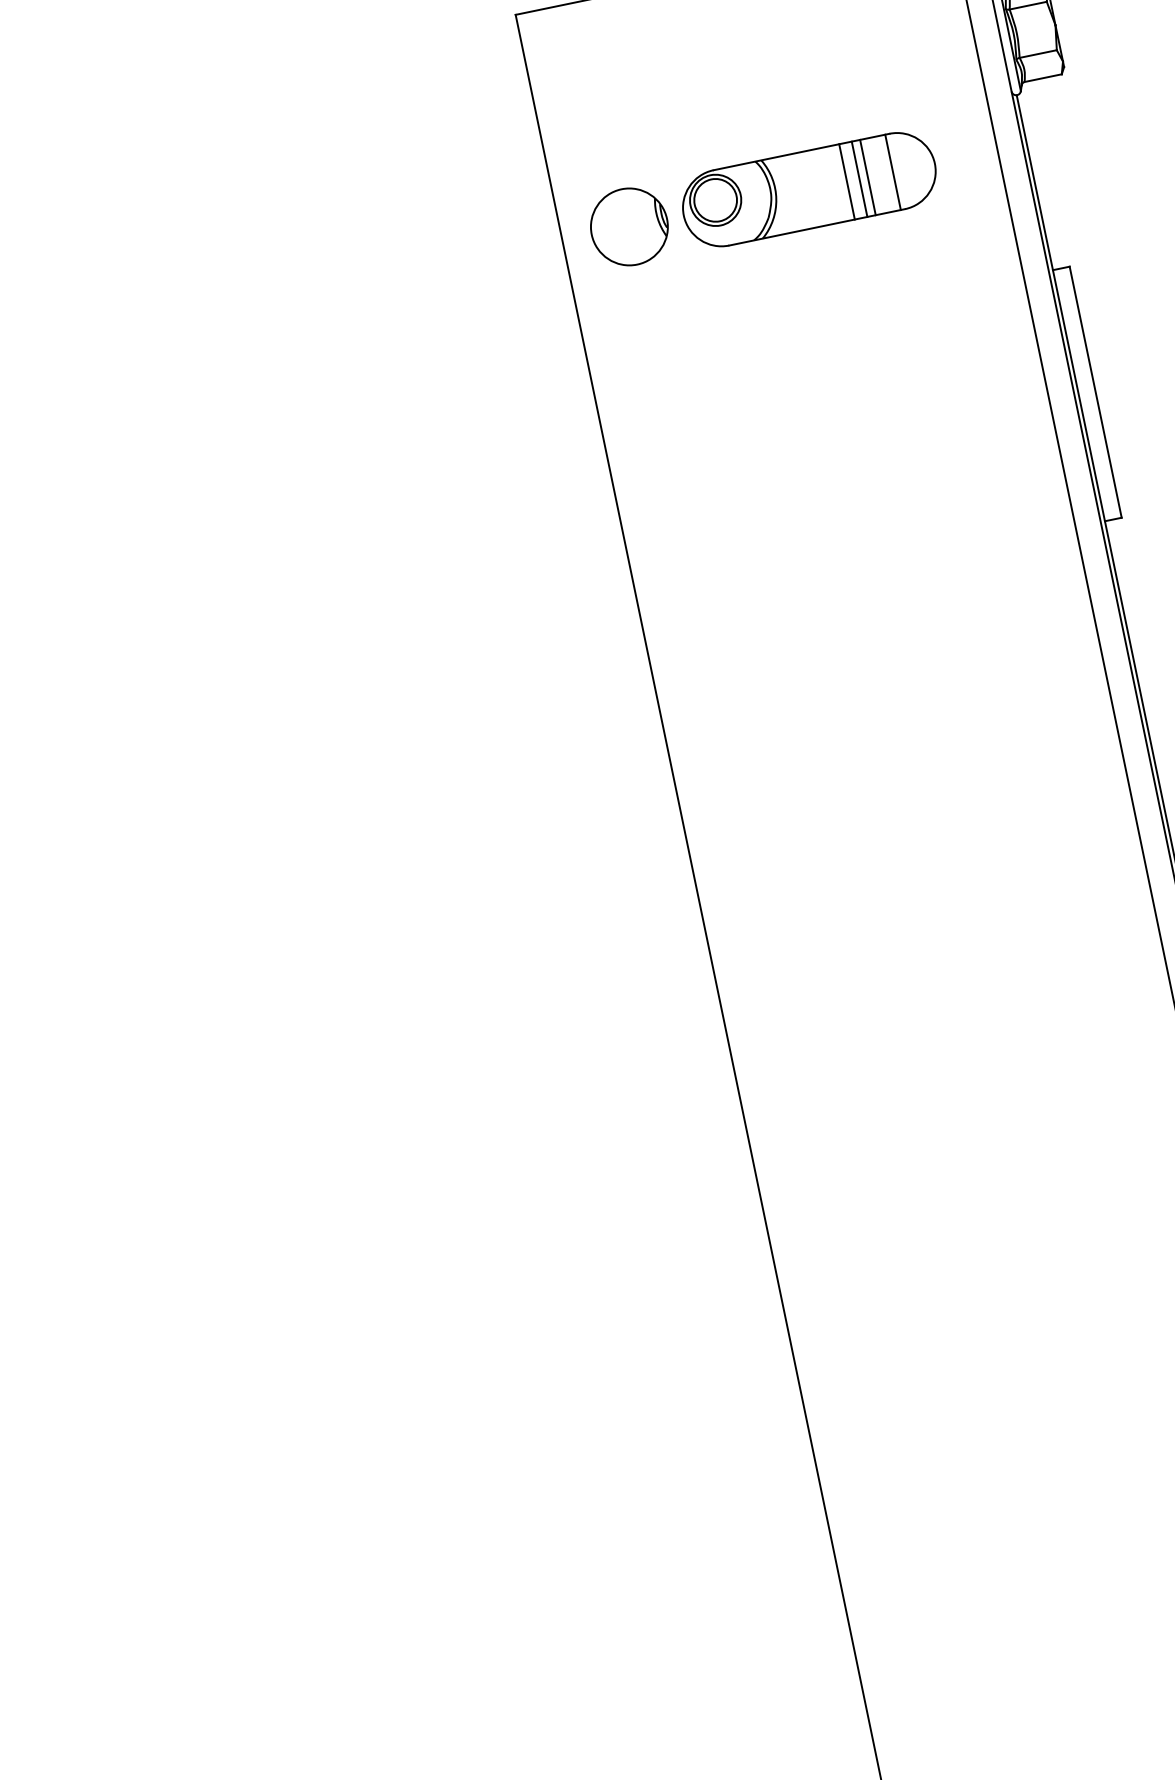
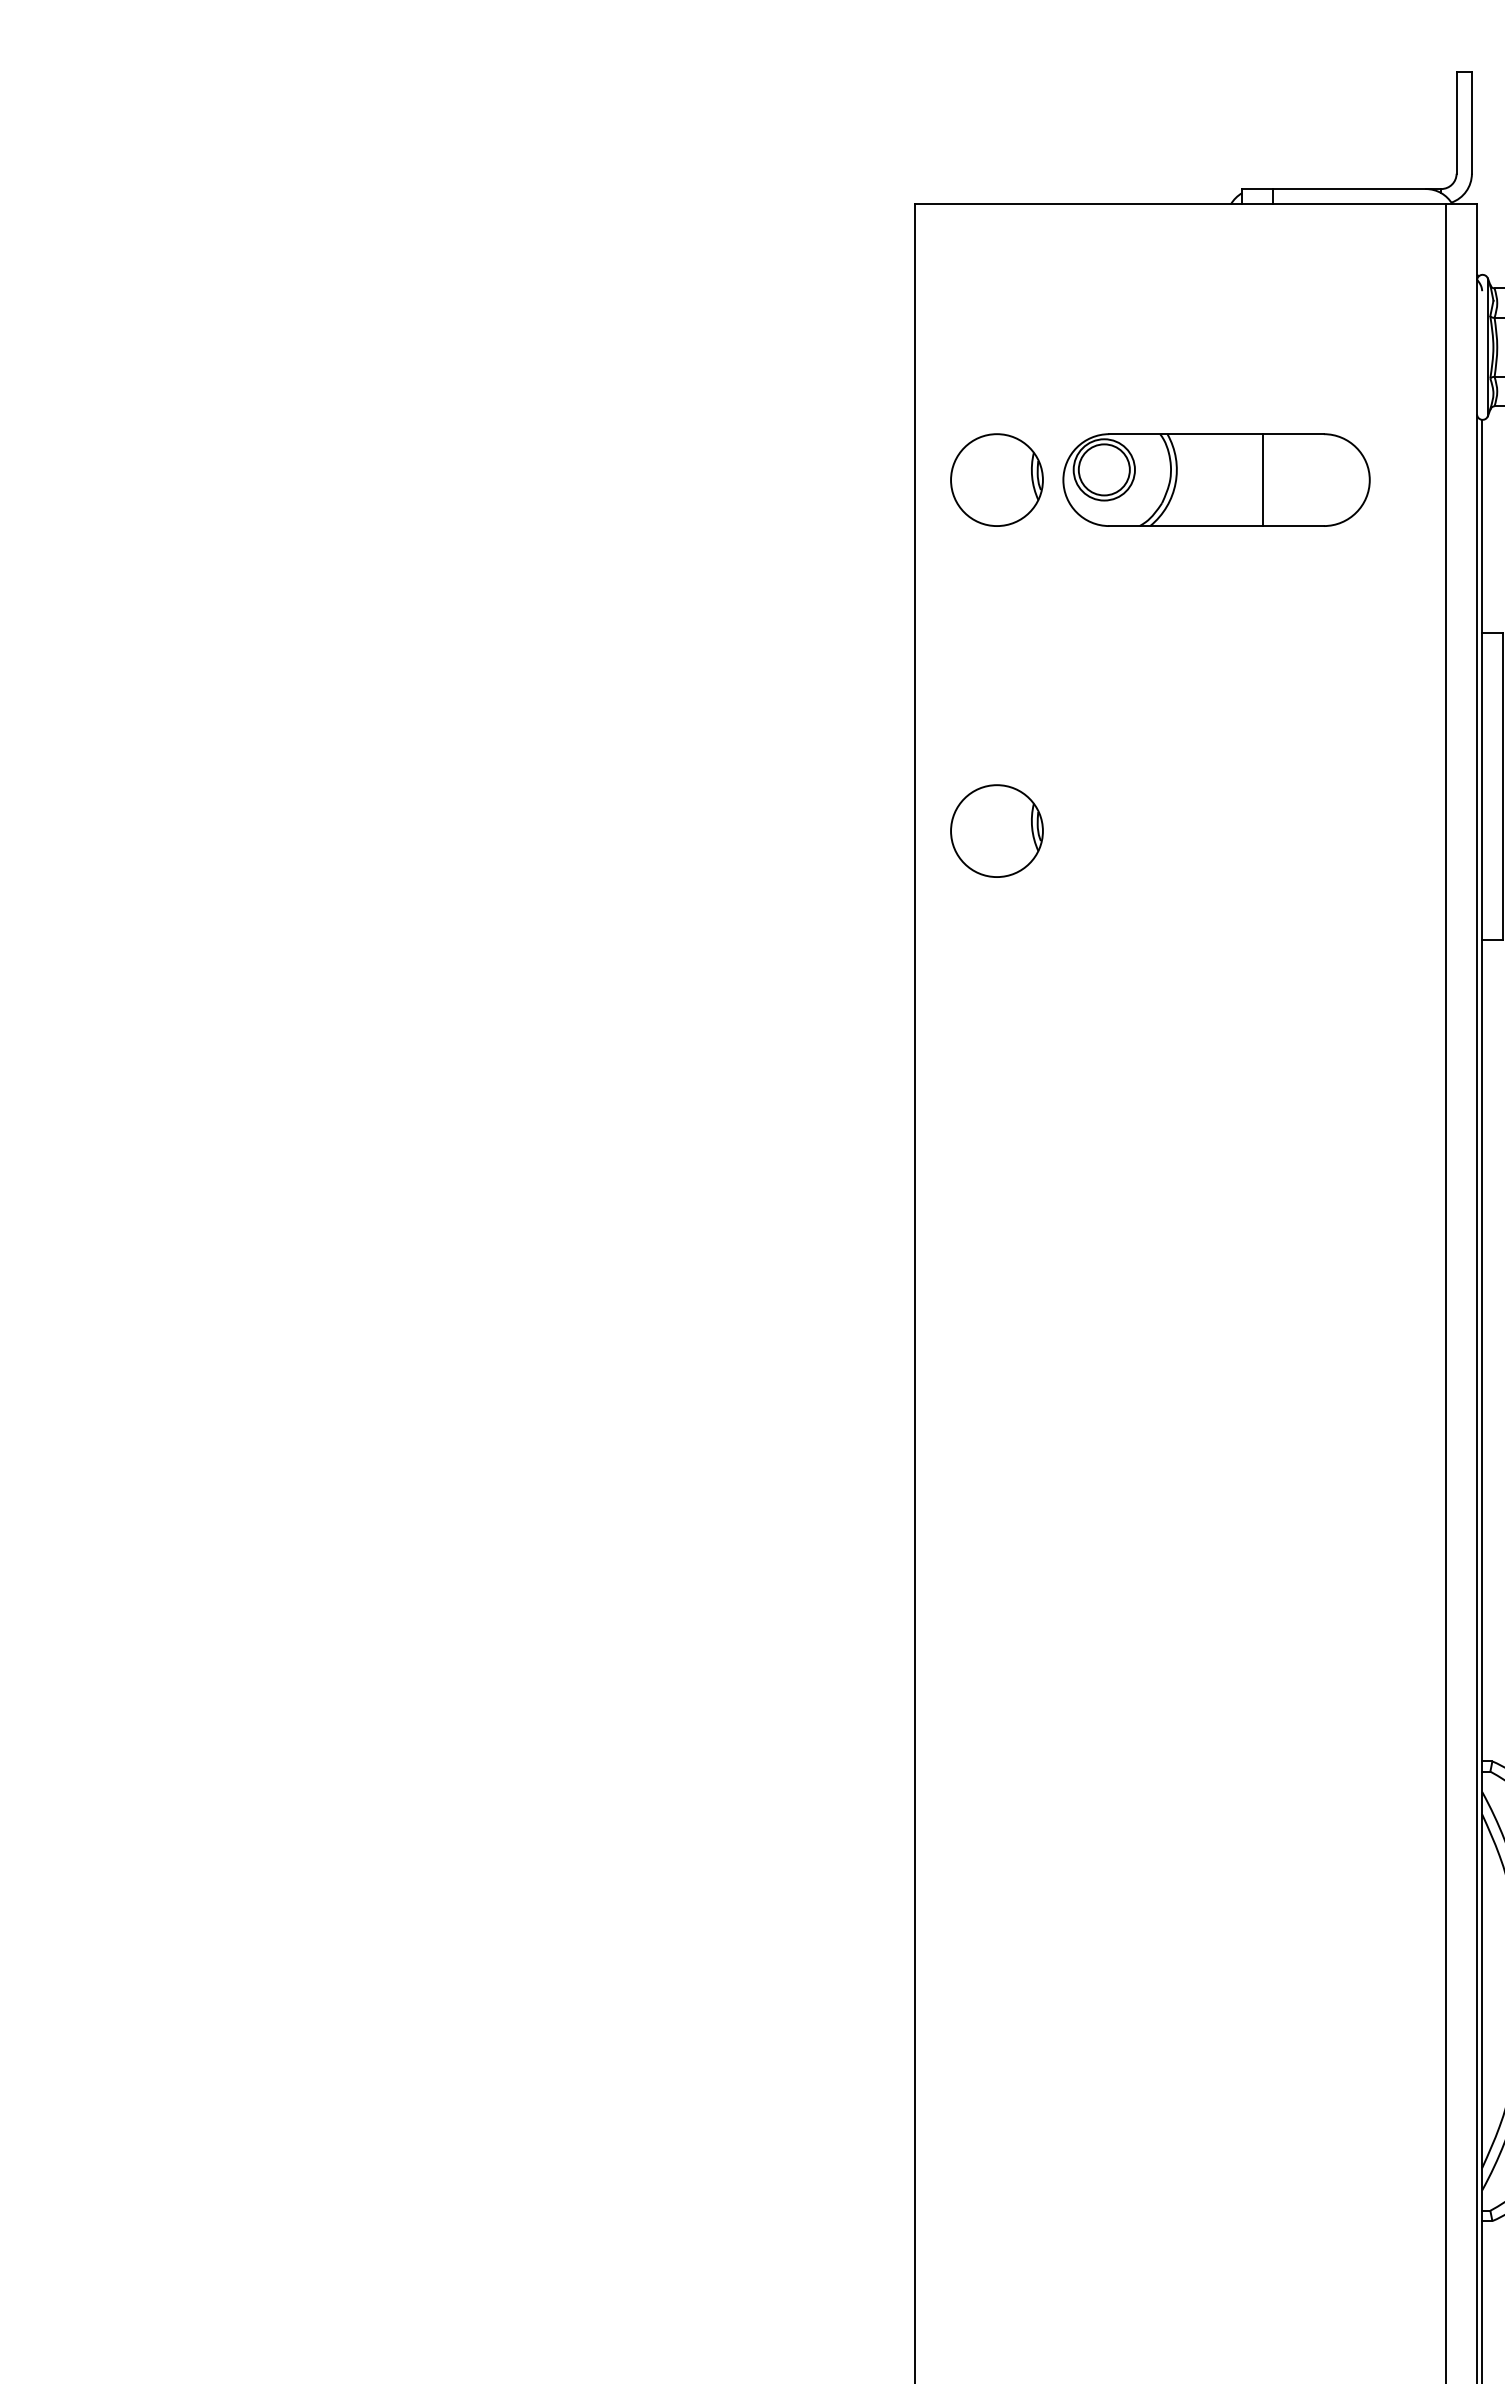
line: (892, 172) -> (1318, 480), removed
line: (868, 177) -> (1288, 480), removed
line: (859, 179) -> (1277, 480), removed
part: (688, 514) -> (996, 830), added

